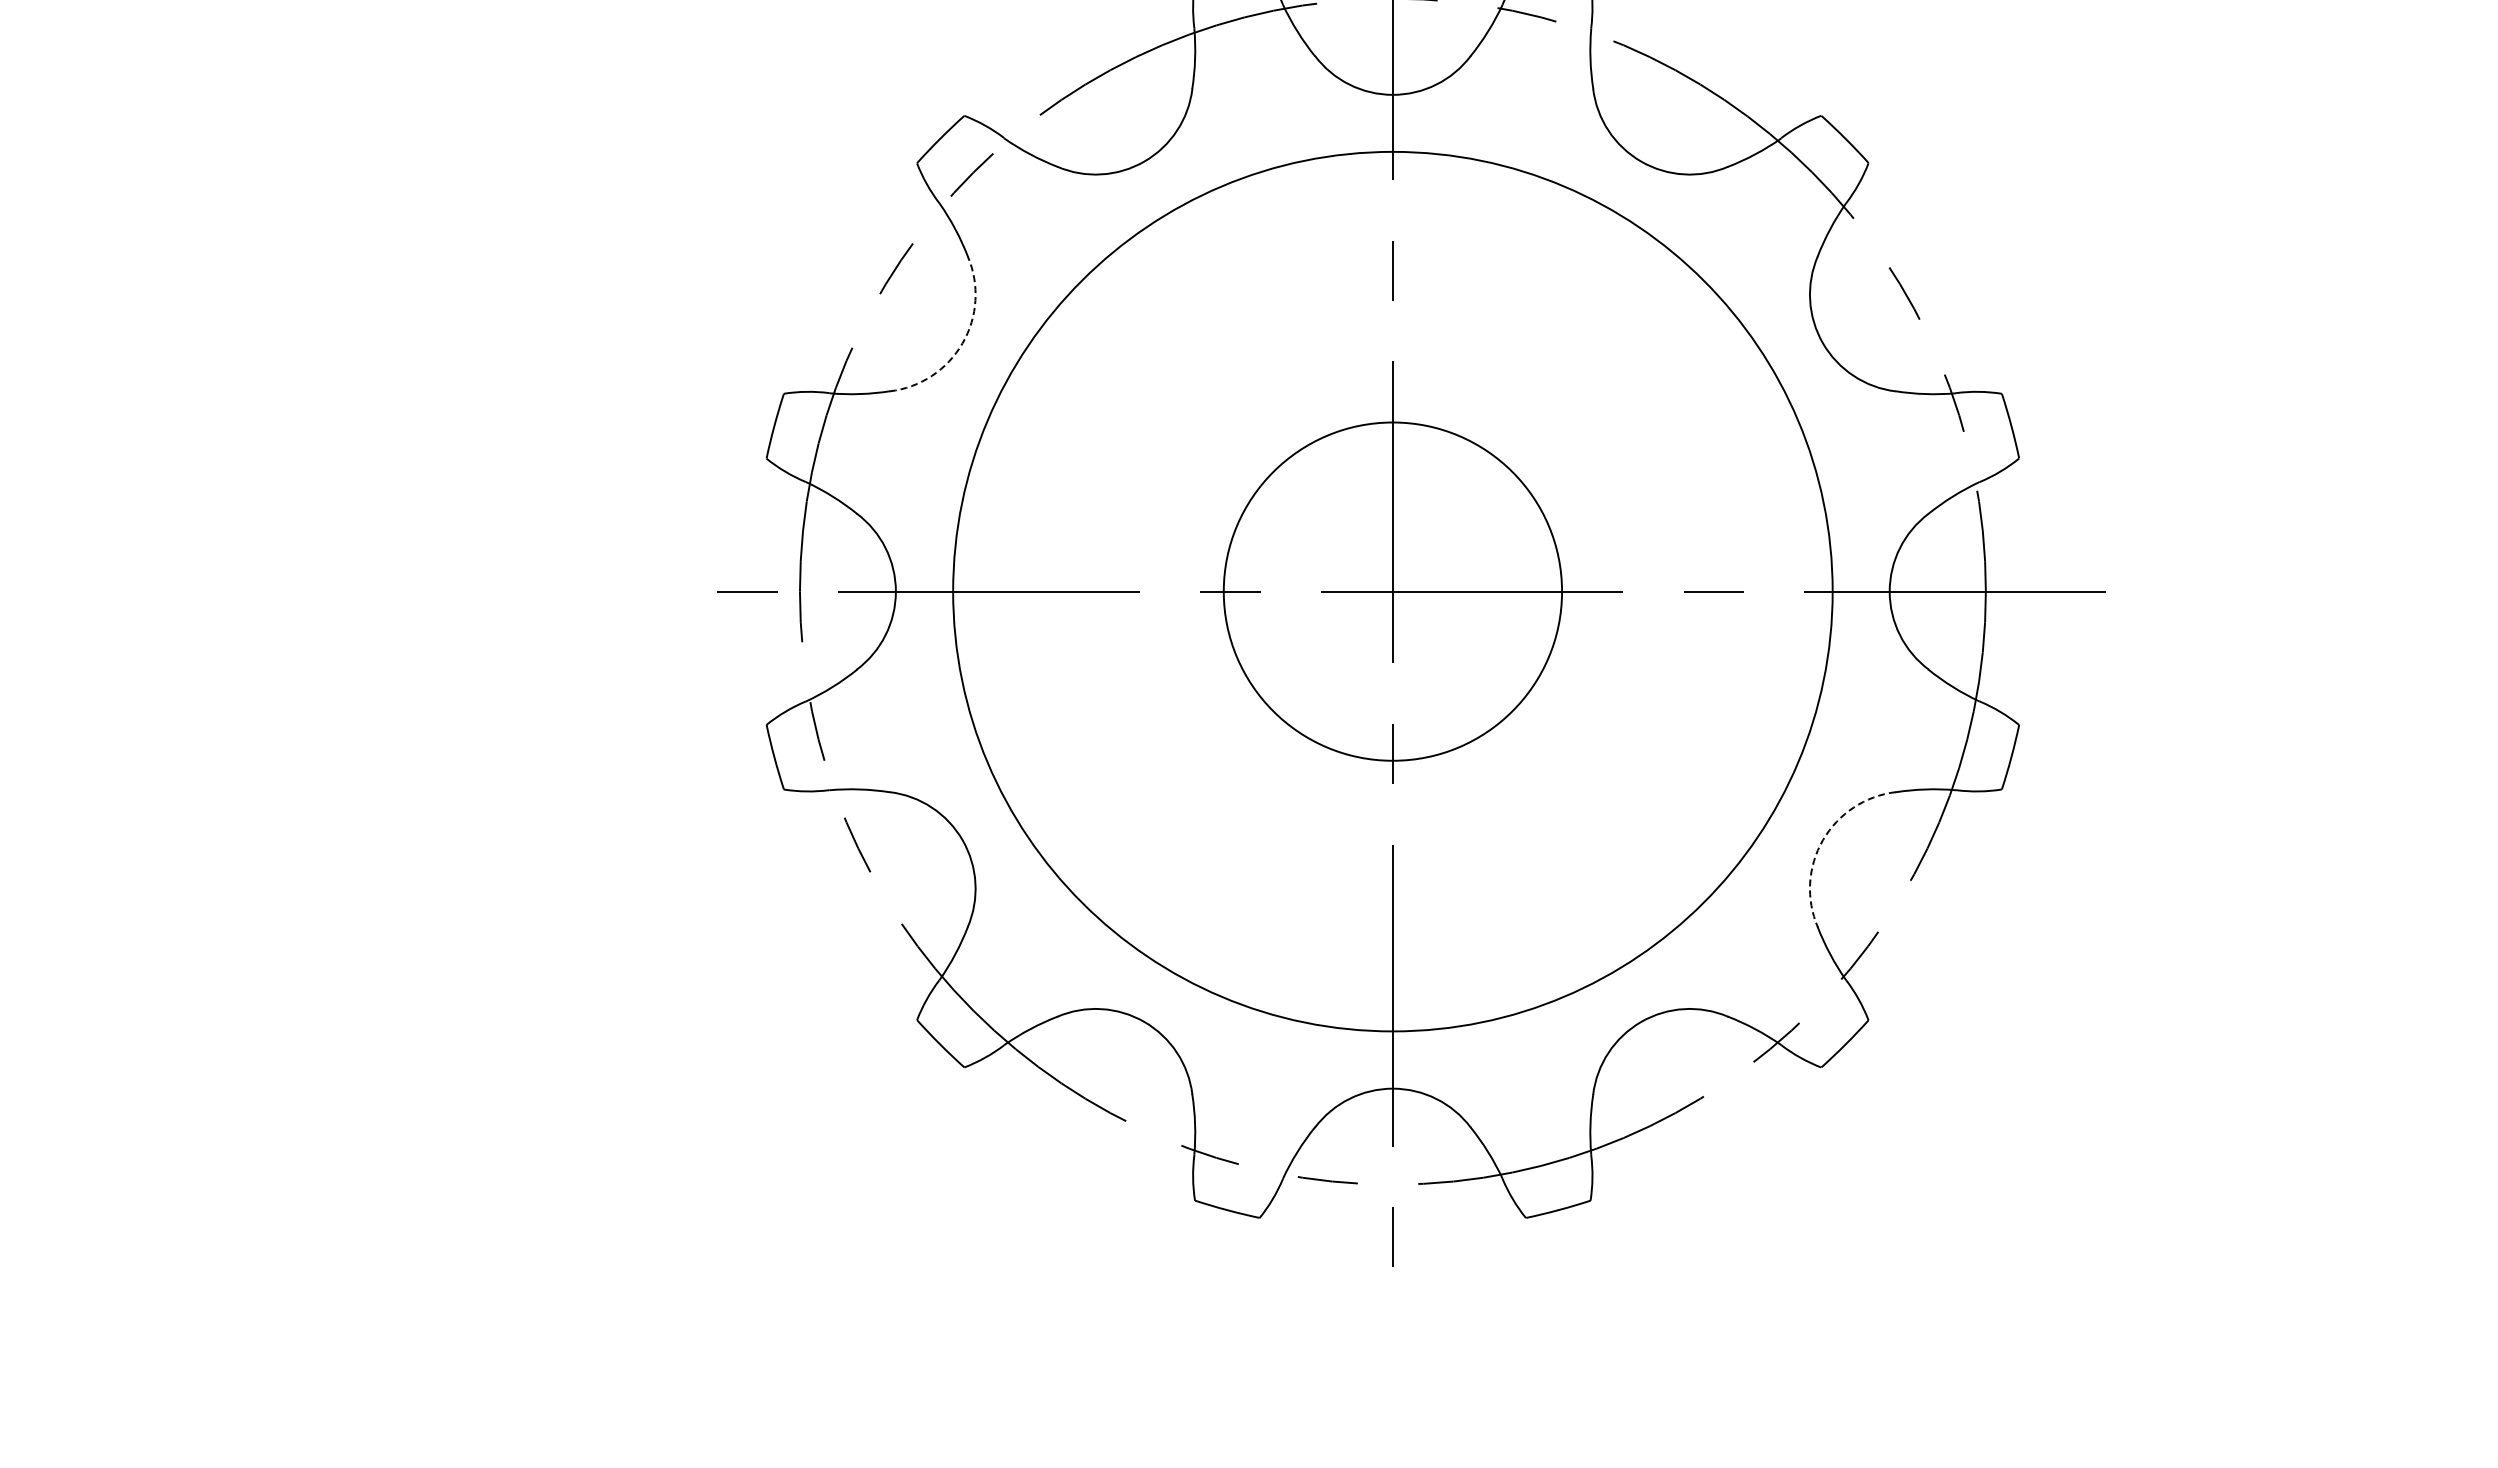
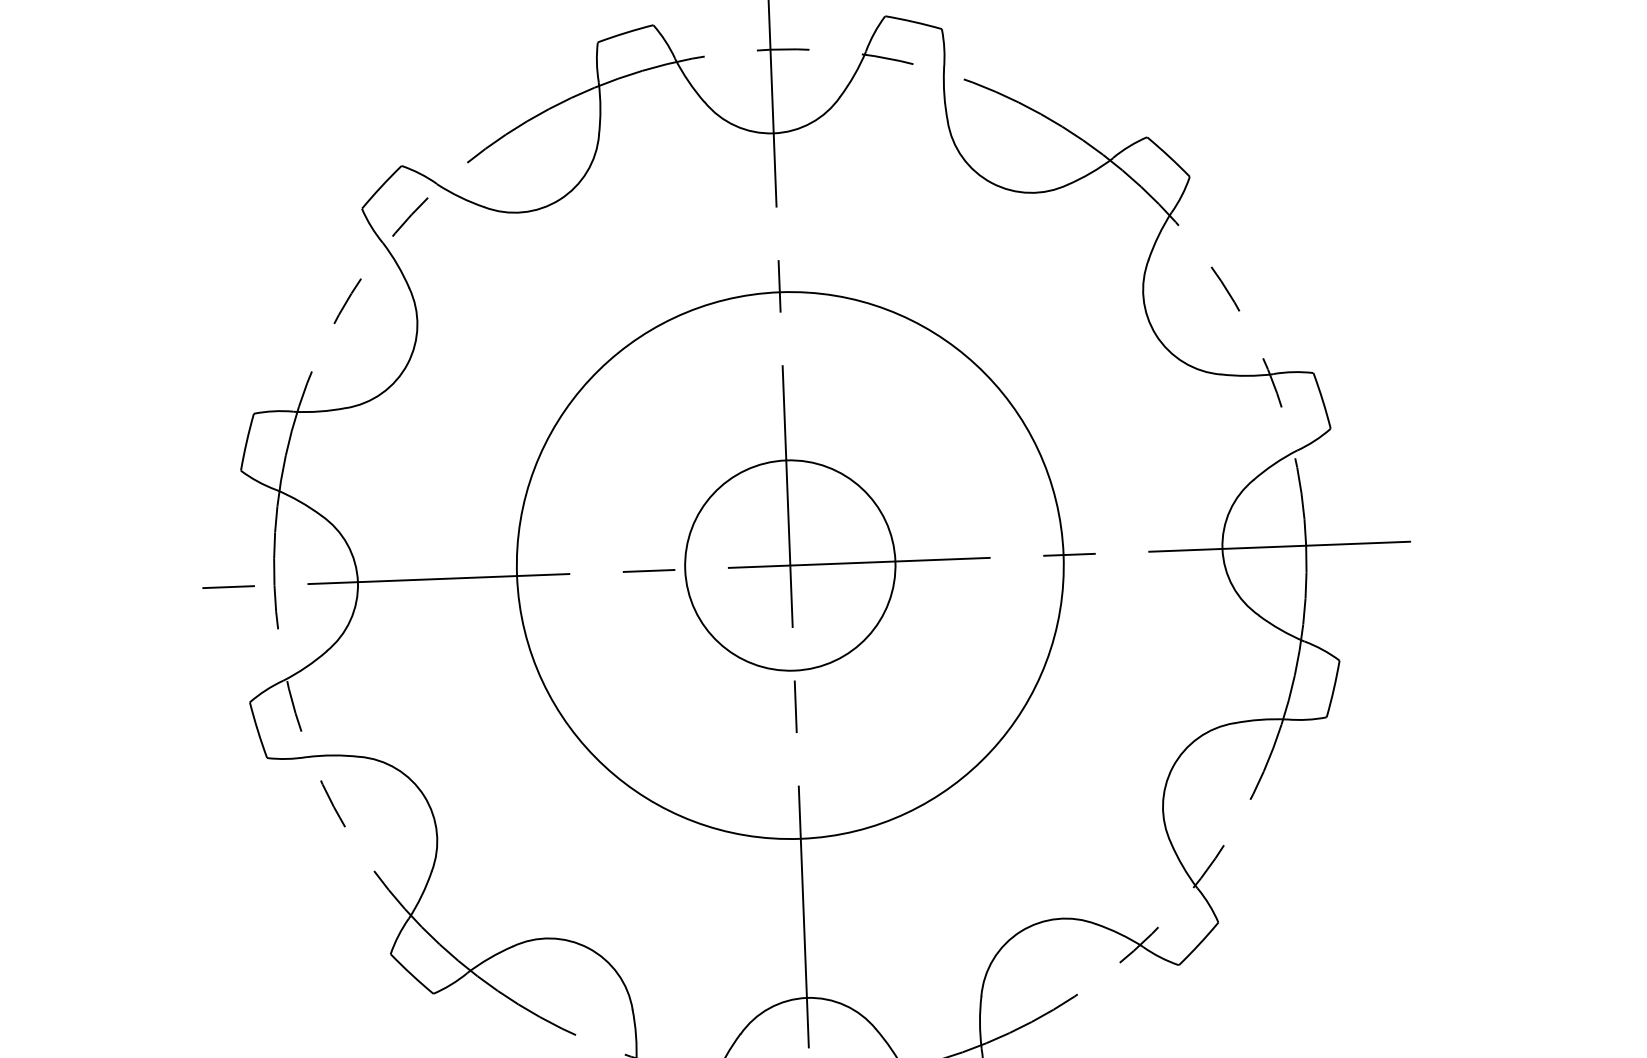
arc: (962, 343) -> (407, 364), dashed -> solid
circle: (1392, 591) -> (789, 565), size x0.71
circle: (1392, 591) -> (789, 565), size x0.71
arc: (1823, 840) -> (1173, 767), dashed -> solid

